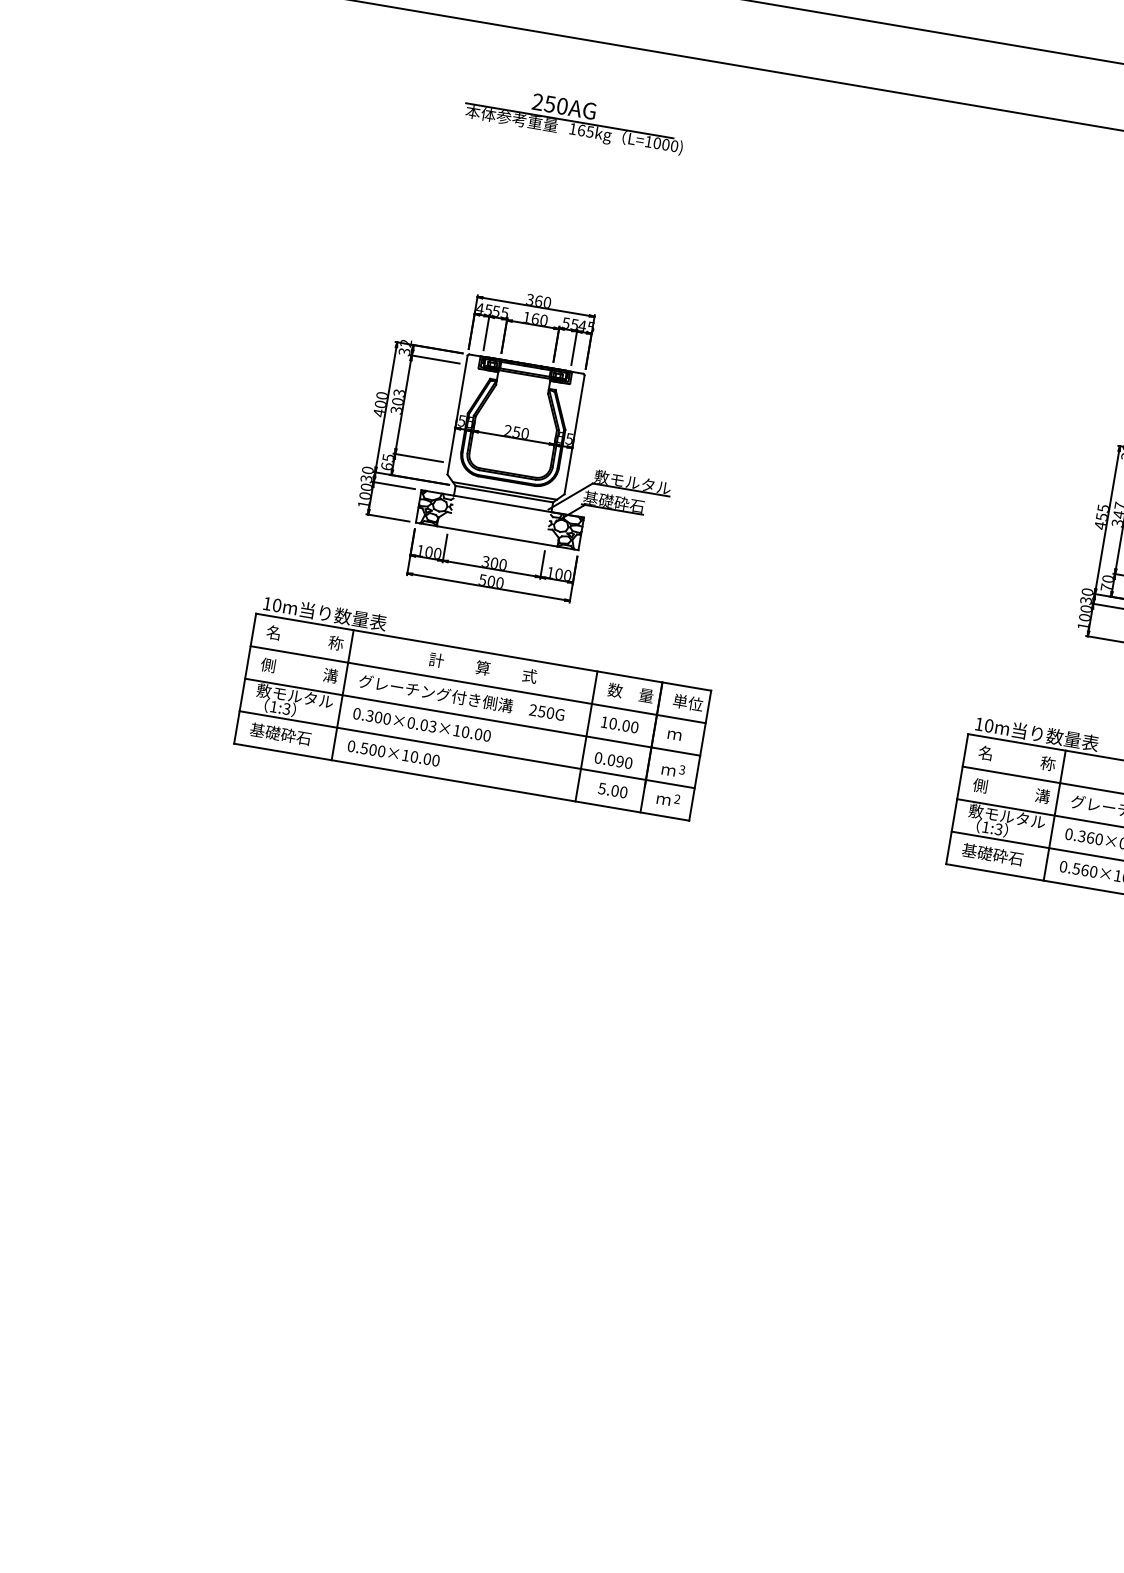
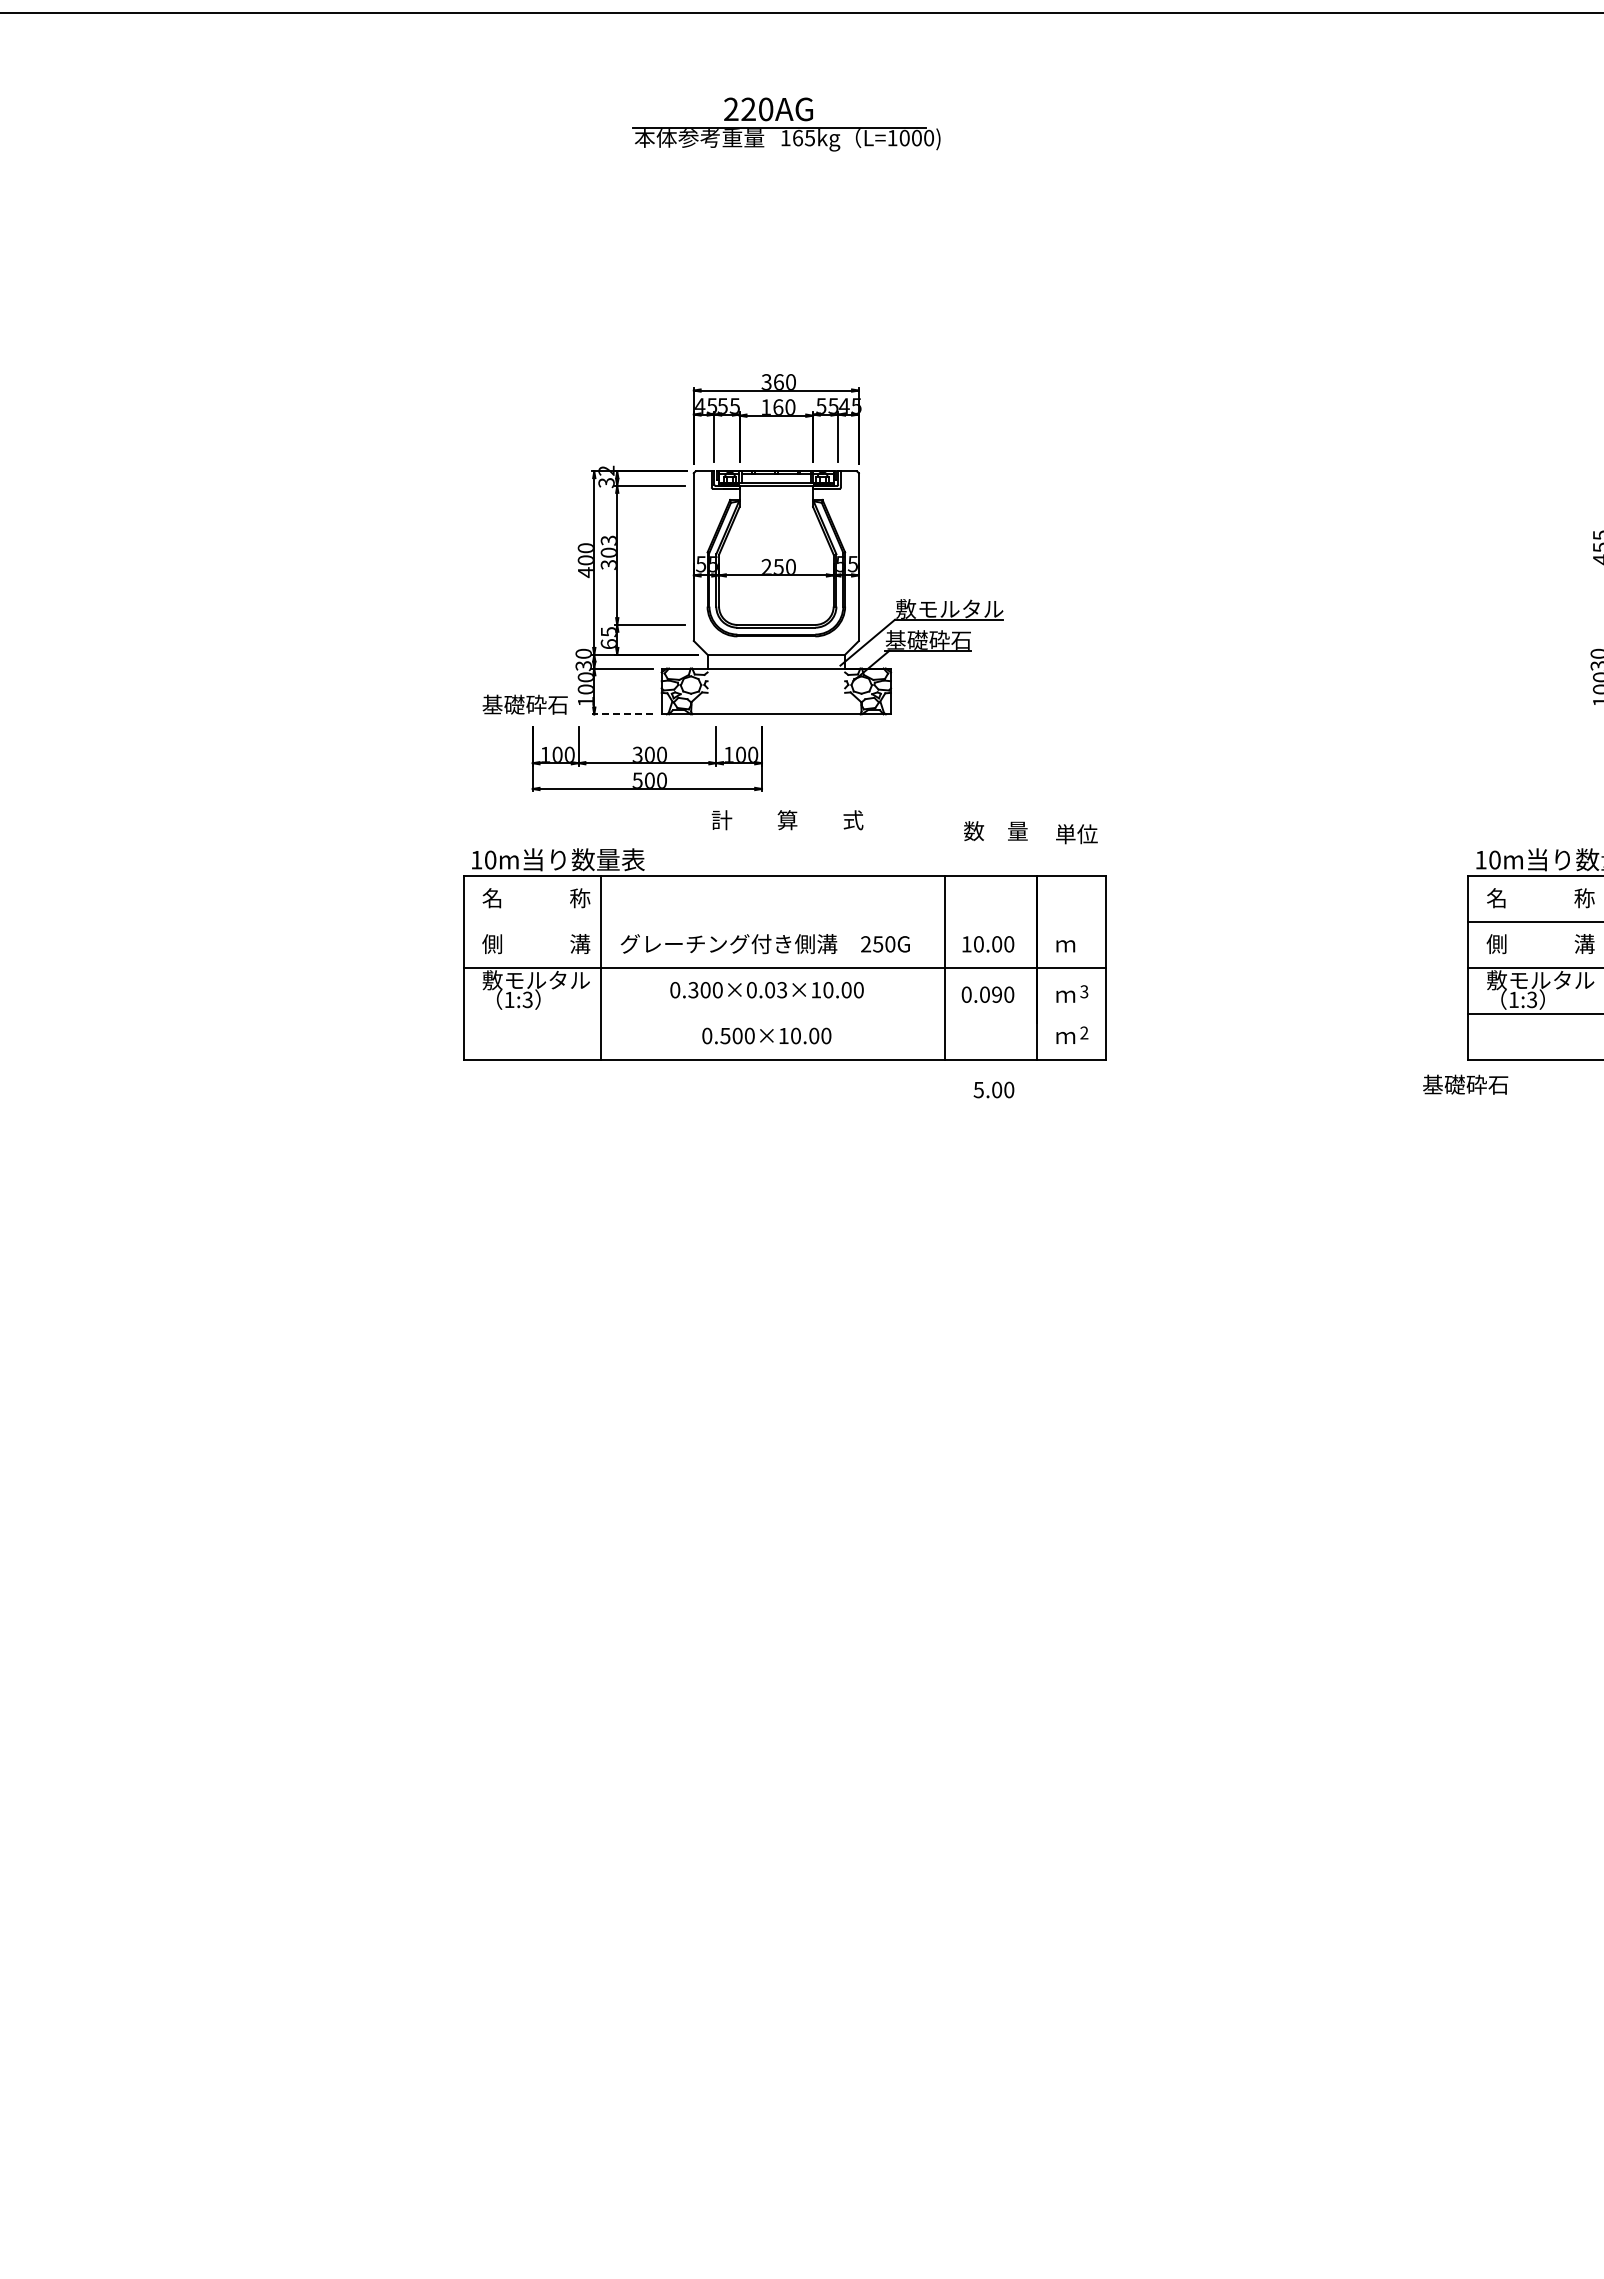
text: (549, 104) -> (748, 109), 250AG -> 220AG
line: (504, 491) -> (776, 650), removed
line: (387, 517) -> (621, 714), solid -> dashed
part: (491, 565) -> (646, 758), moved
text: (483, 668) -> (787, 820), moved
line: (478, 684) -> (784, 922), removed
text: (630, 692) -> (995, 830), moved
text: (687, 702) -> (1076, 834), moved
text: (421, 725) -> (766, 990), moved
text: (280, 733) -> (524, 704), moved
line: (467, 749) -> (784, 1013), removed
text: (393, 753) -> (766, 1035), moved
text: (612, 790) -> (993, 1089), moved
text: (992, 854) -> (1465, 1084), moved

